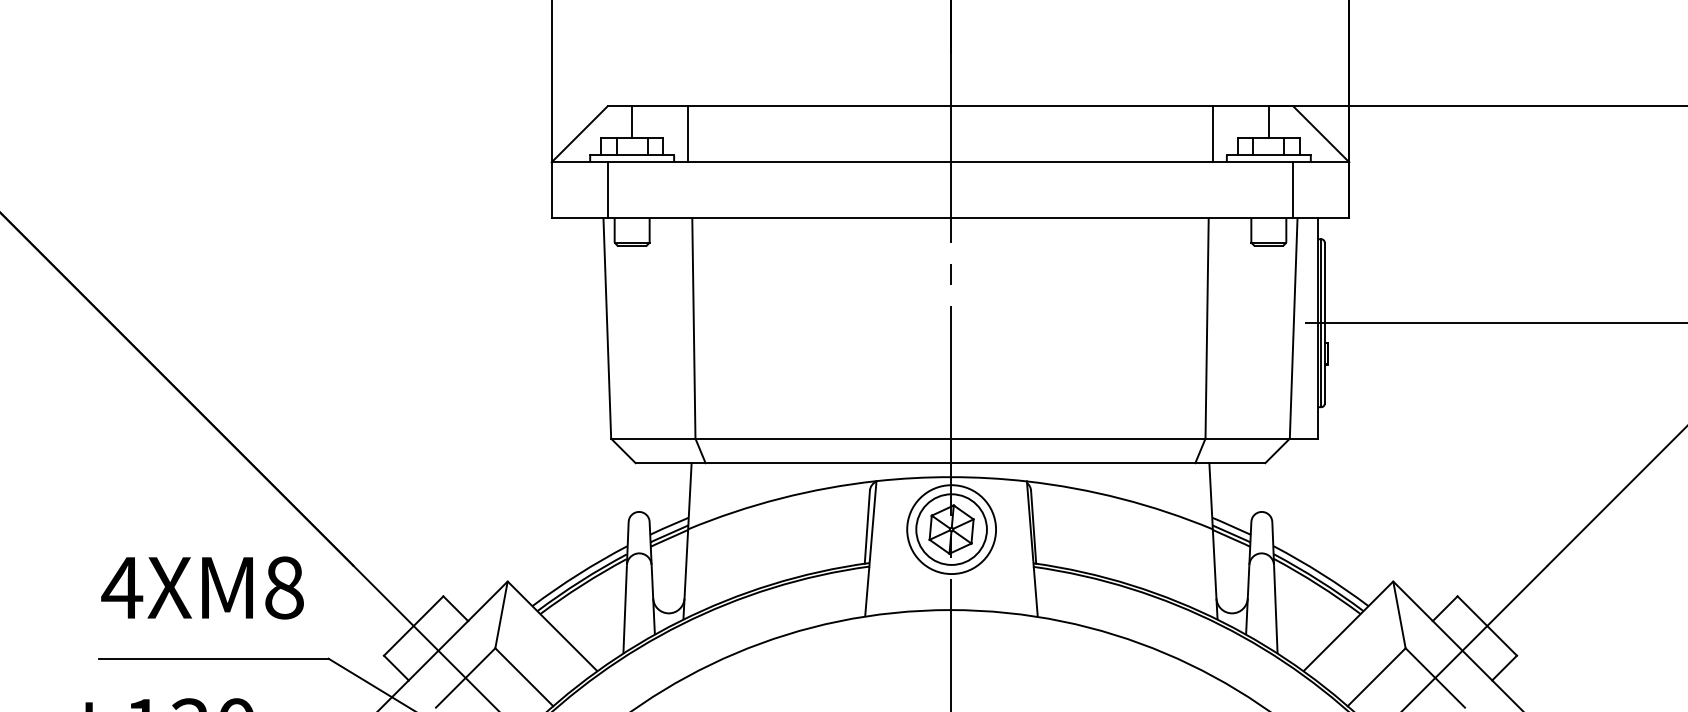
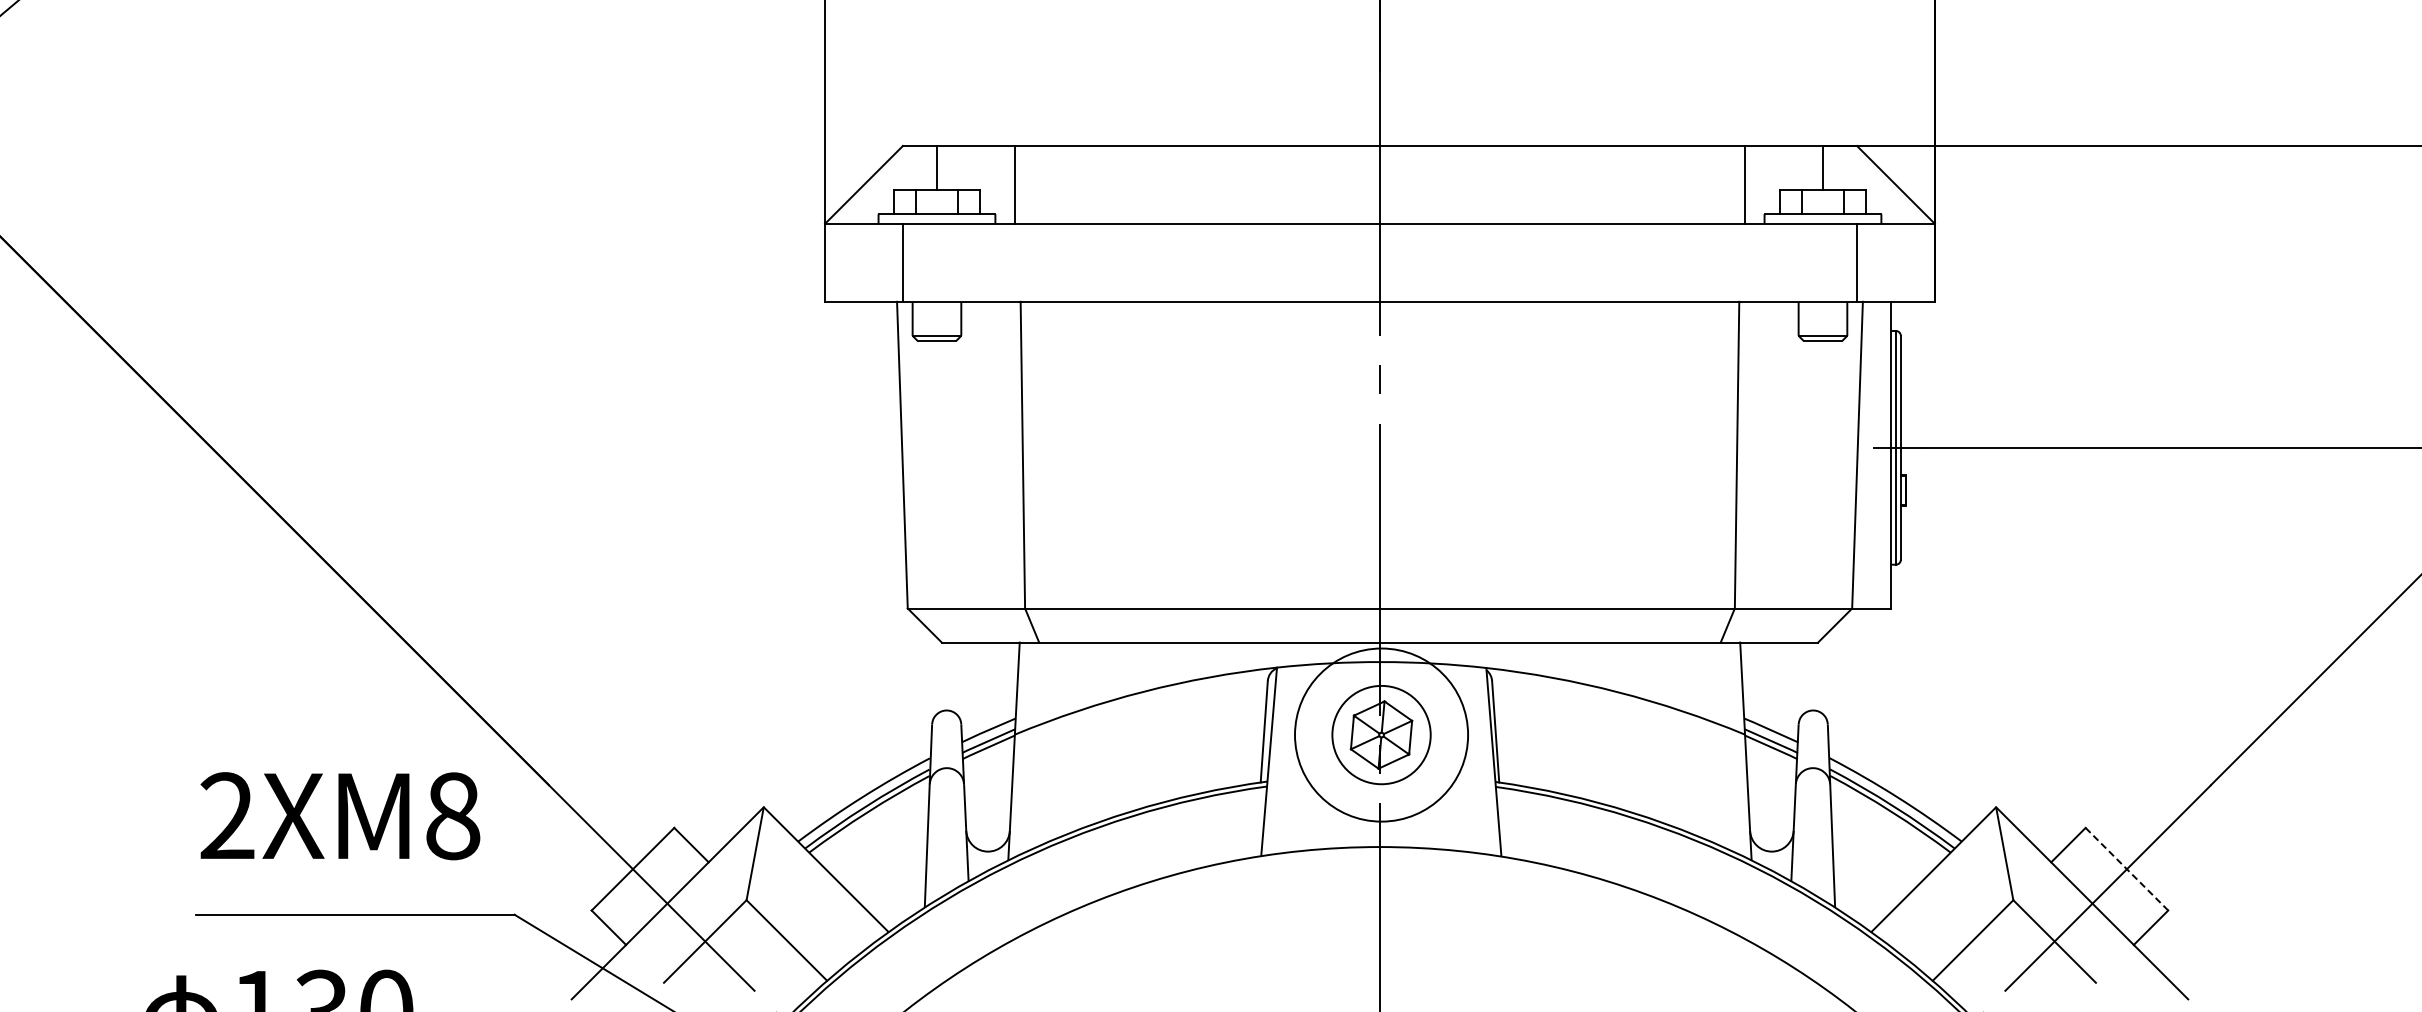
circle: (951, 529) -> (1381, 734), size x1.4
text: (122, 587) -> (227, 815), 4XM8 -> 2XM8
line: (1487, 626) -> (2127, 869), solid -> dashed

